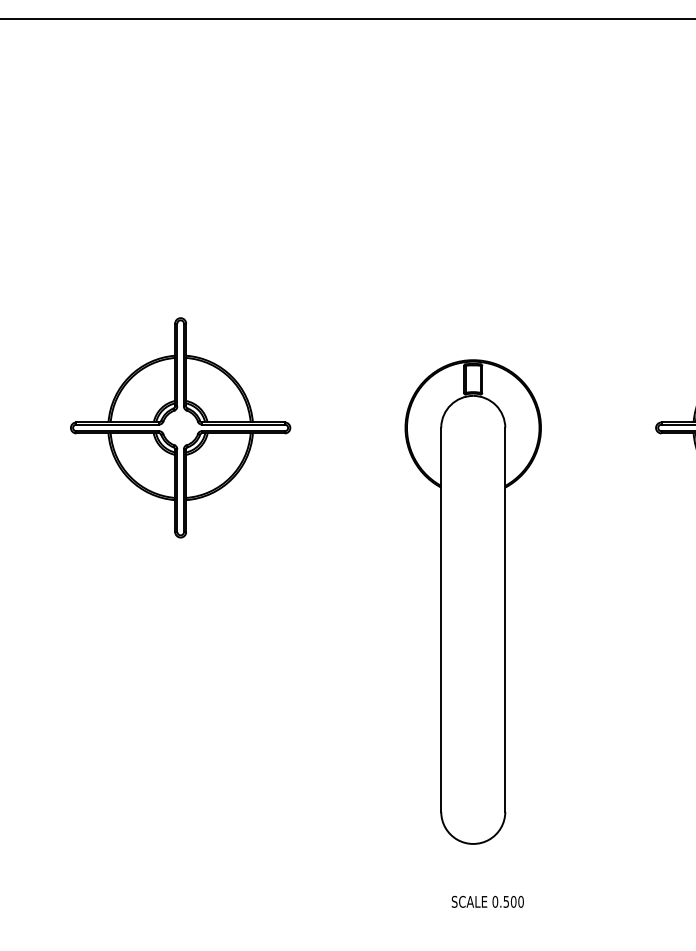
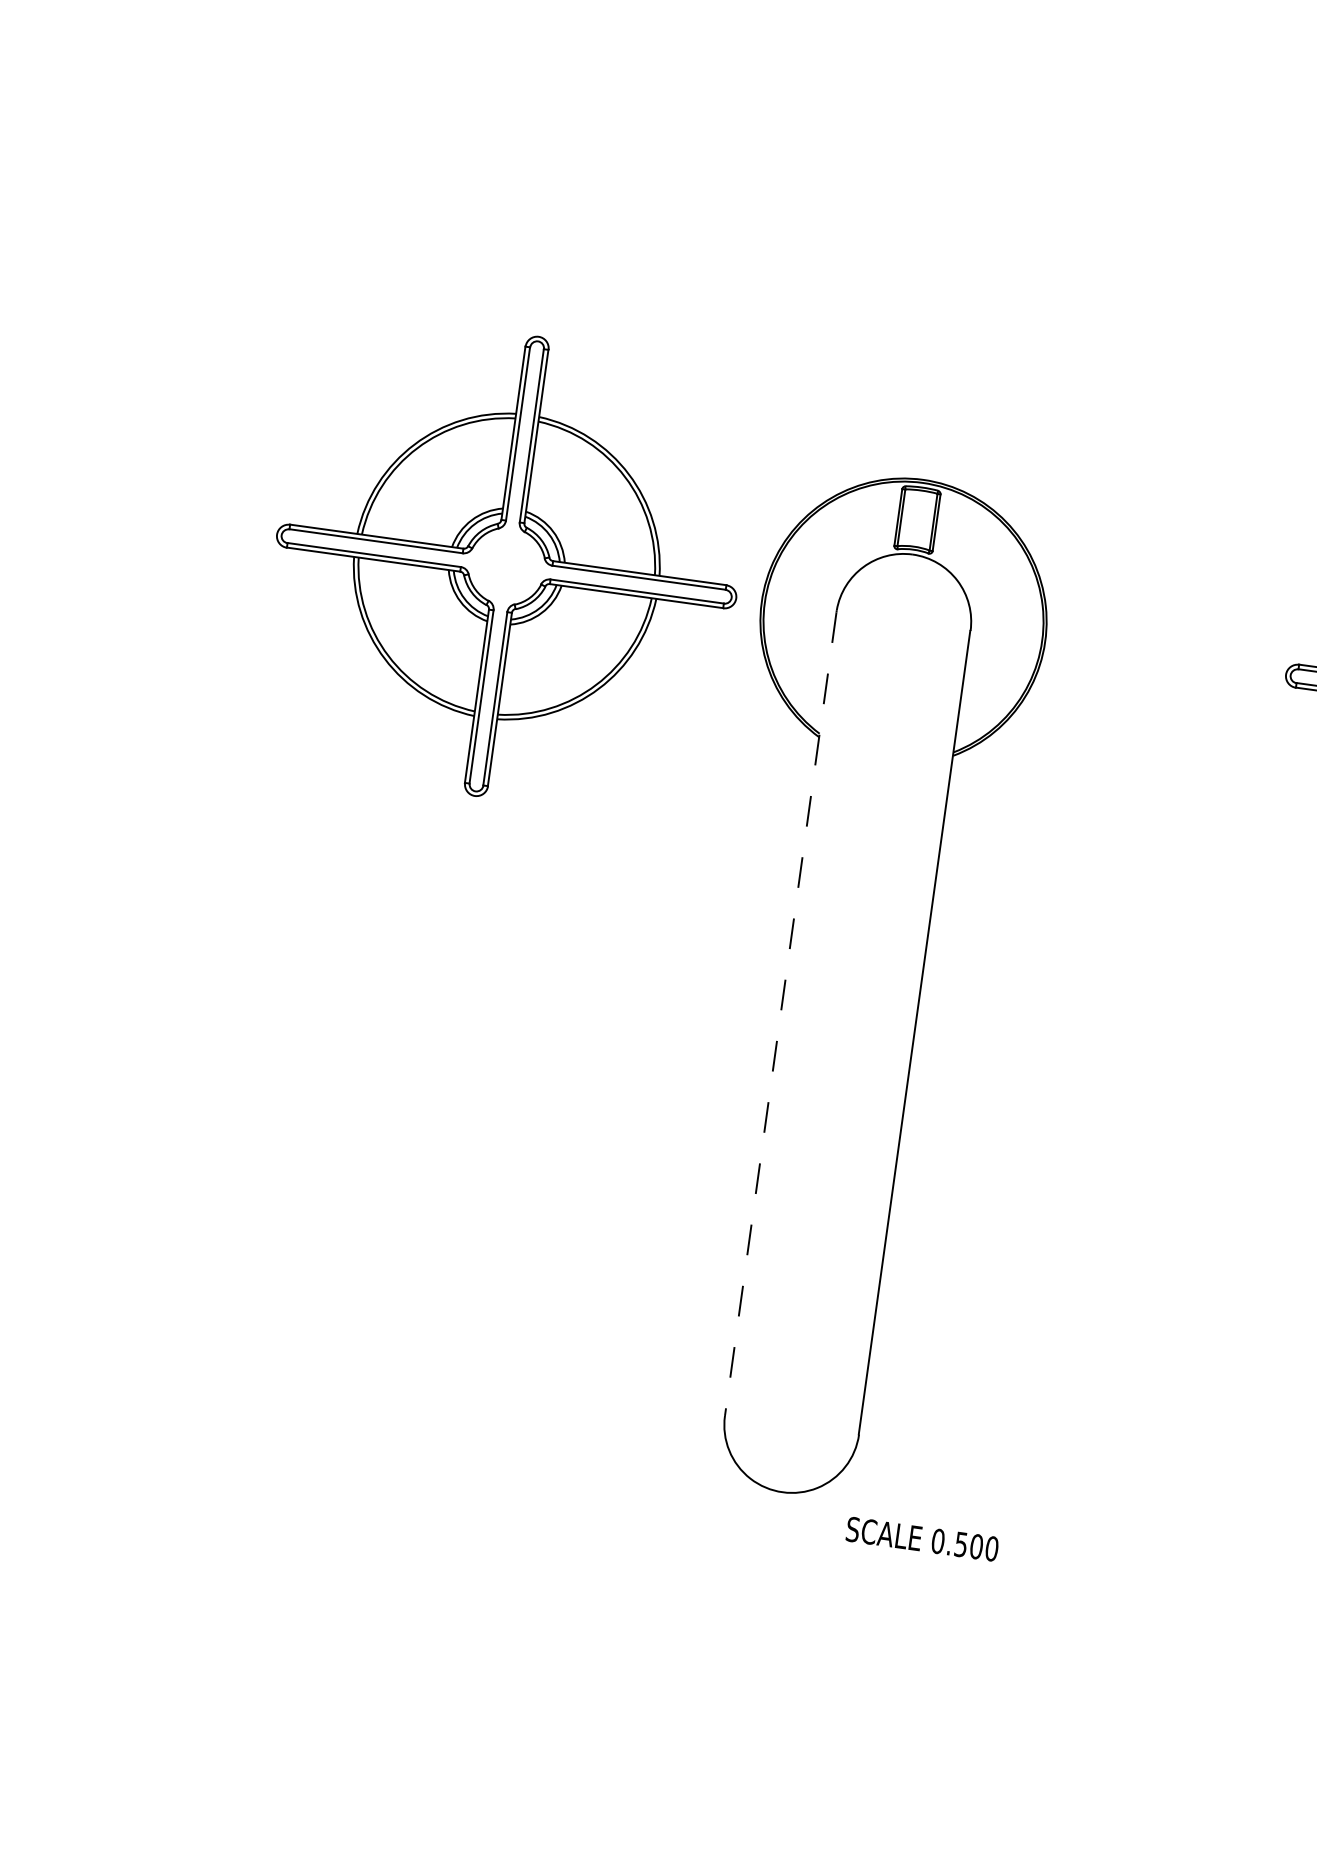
part: (180, 427) -> (506, 565), moved
line: (441, 619) -> (781, 1013), solid -> dashed
text: (487, 901) -> (921, 1538), moved

